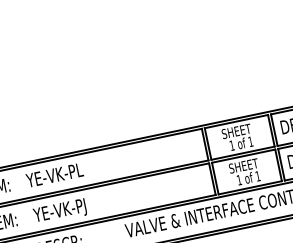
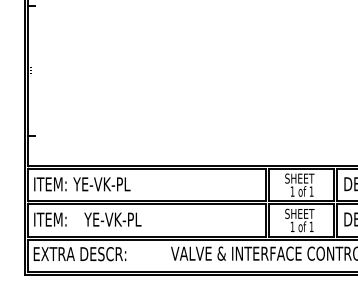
text: (54, 175) -> (101, 184), moved
text: (87, 212) -> (137, 227), YE-VK-PJ -> YE-VK-PL

